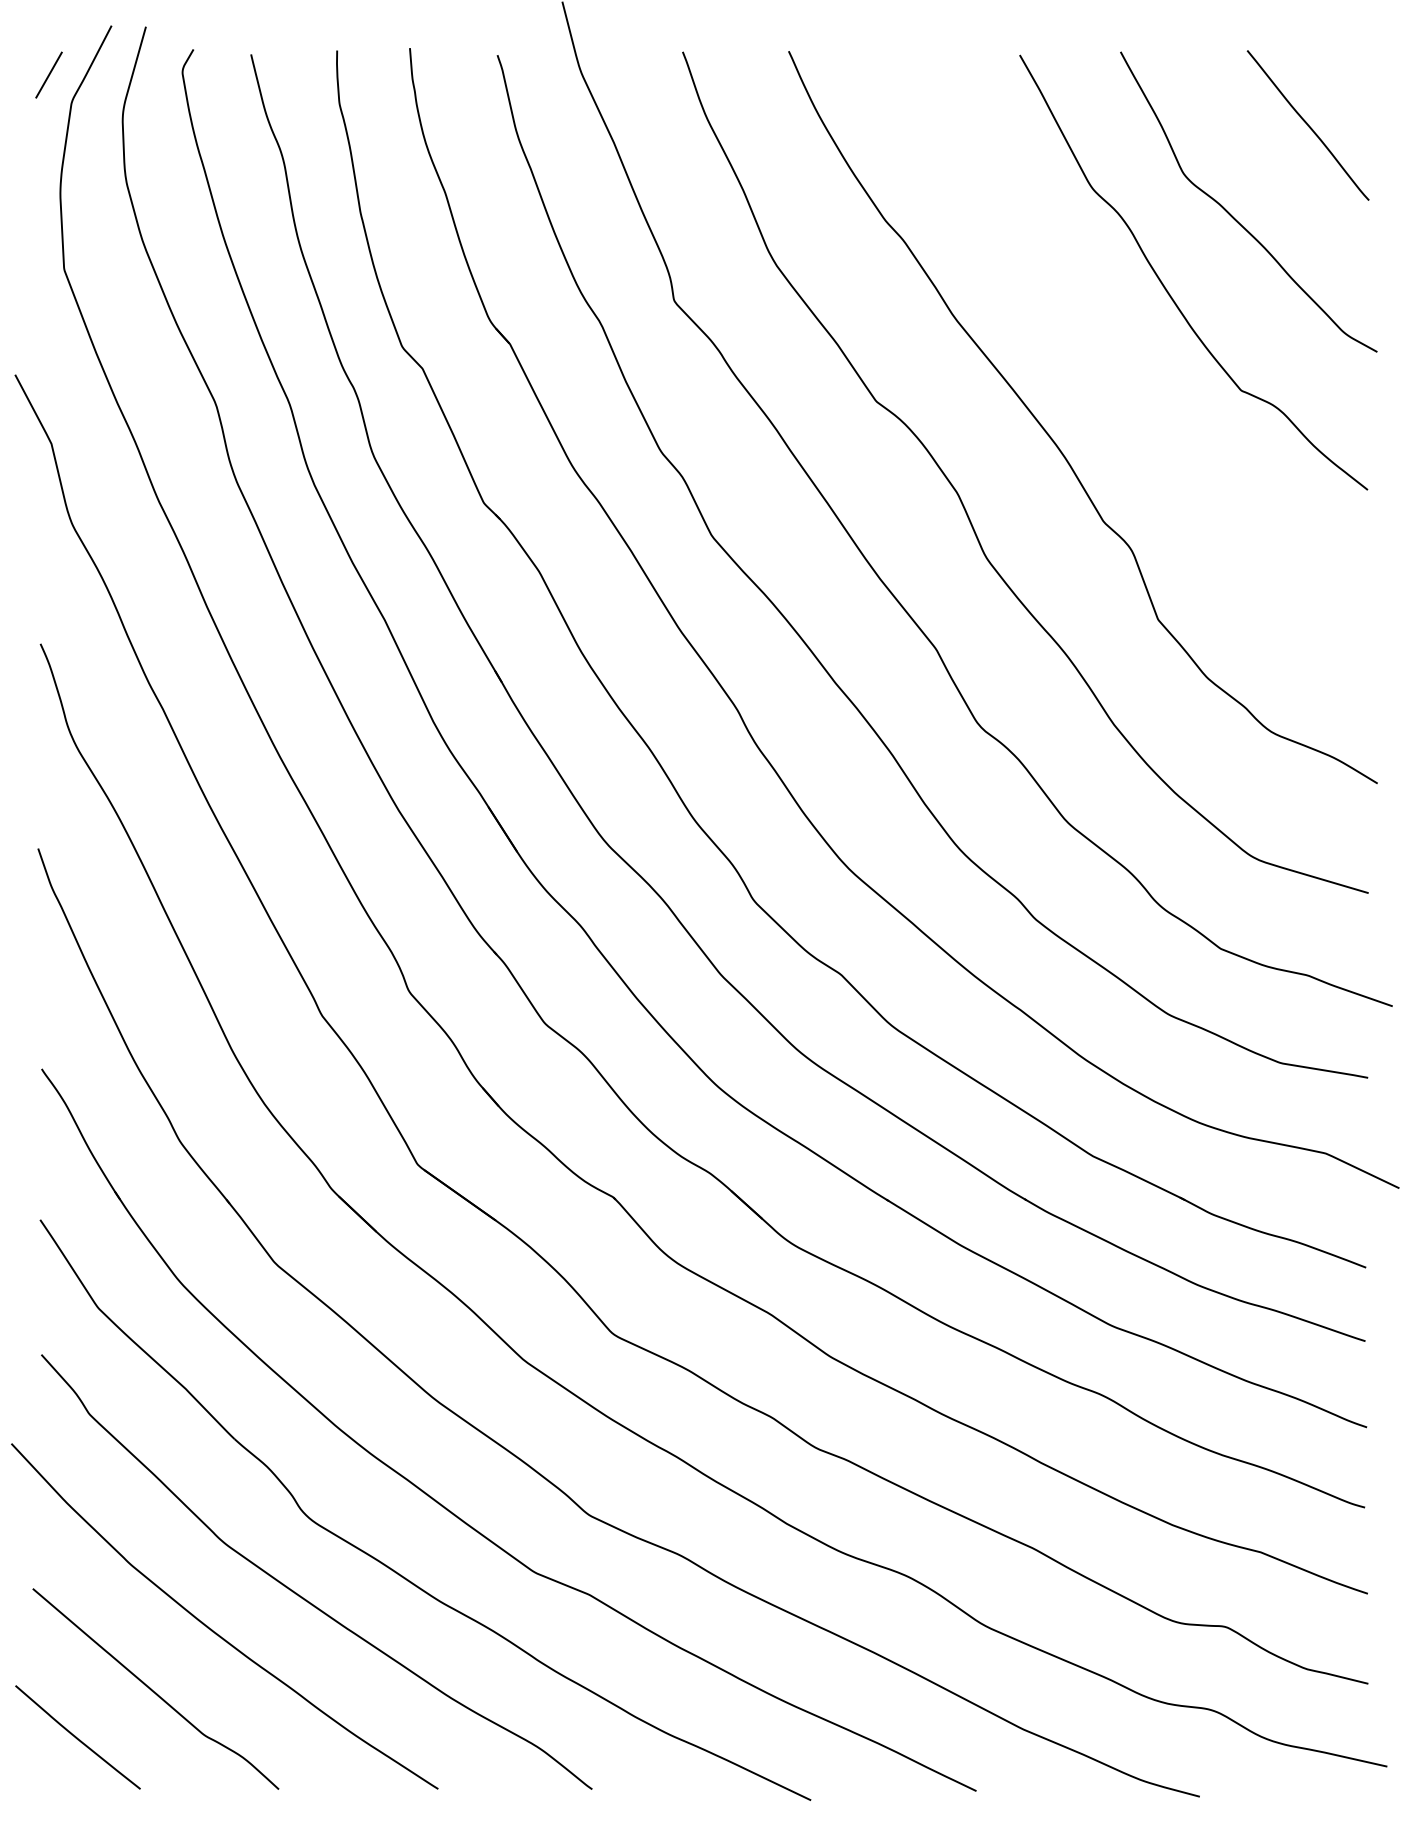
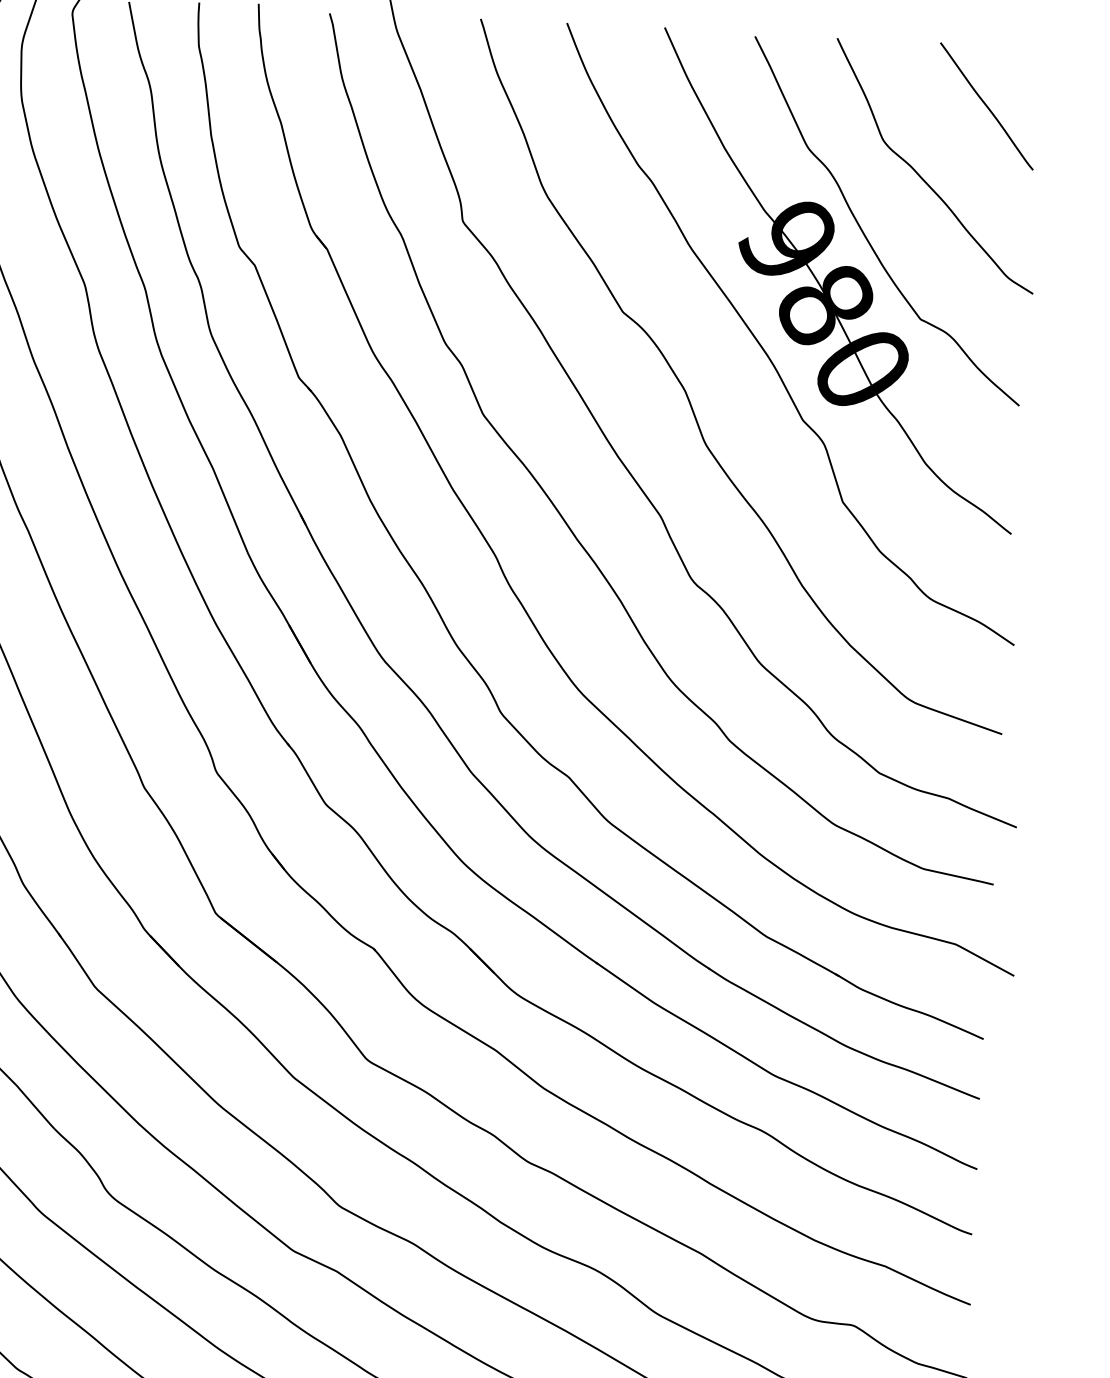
part: (1137, 349) -> (837, 281), added

